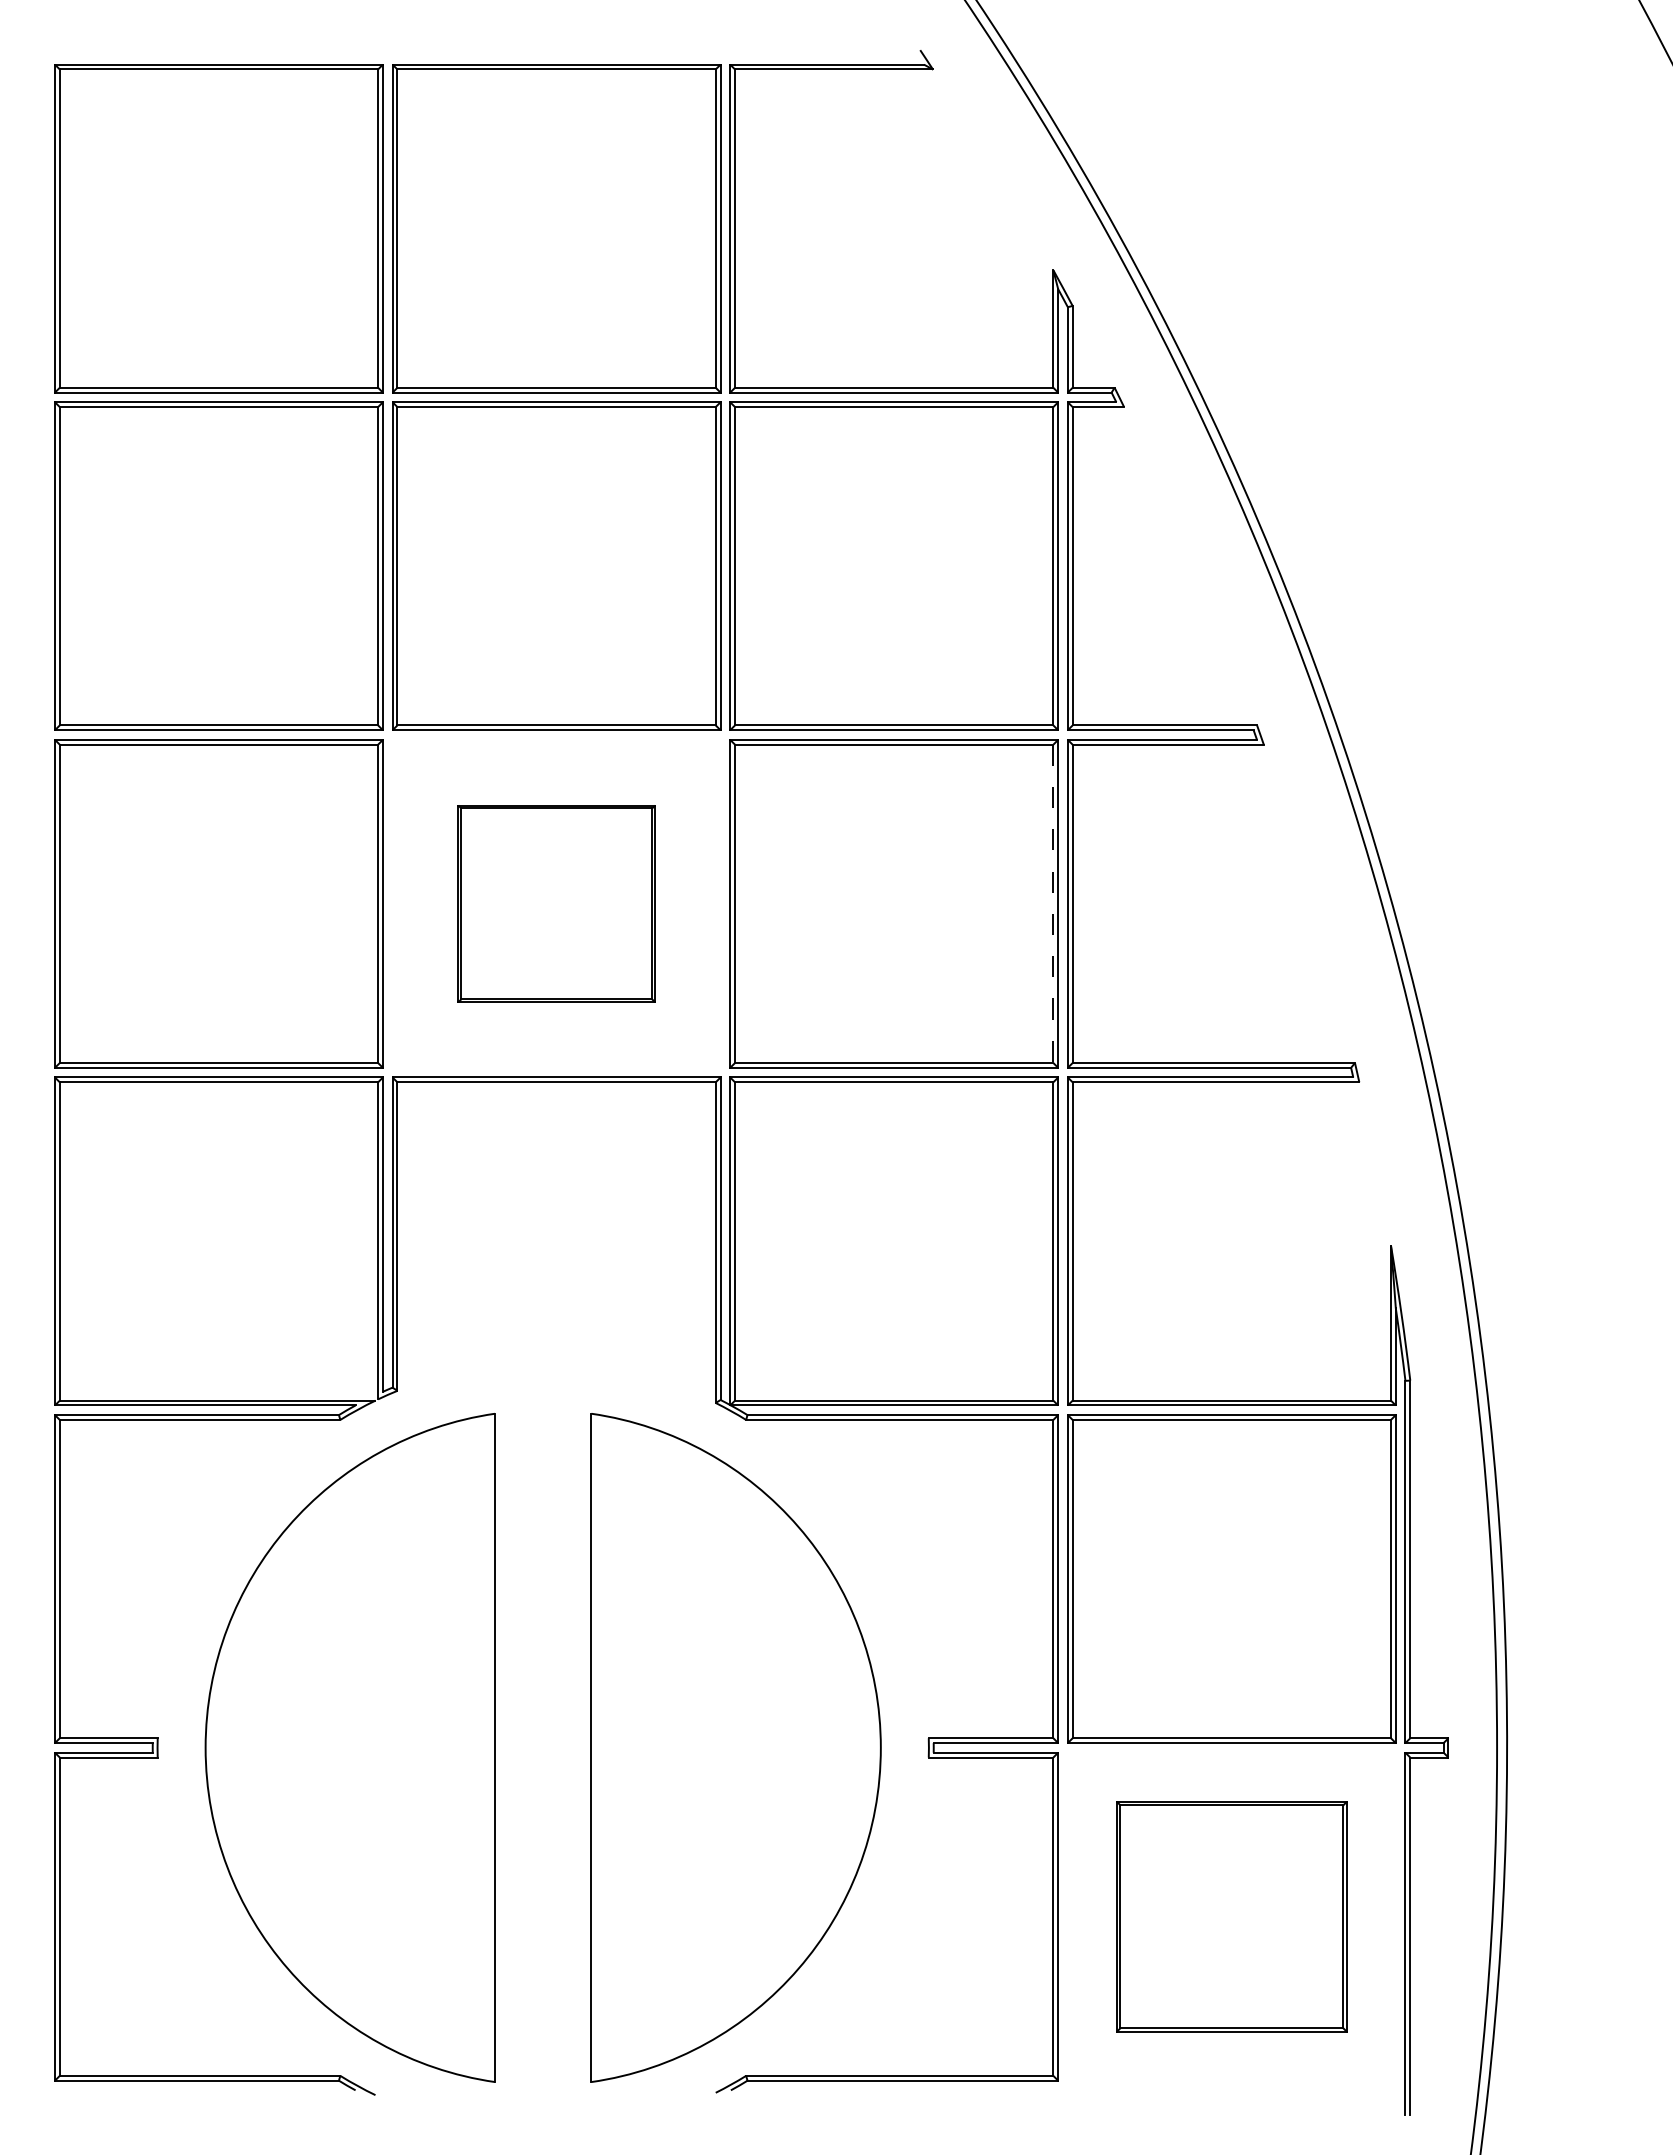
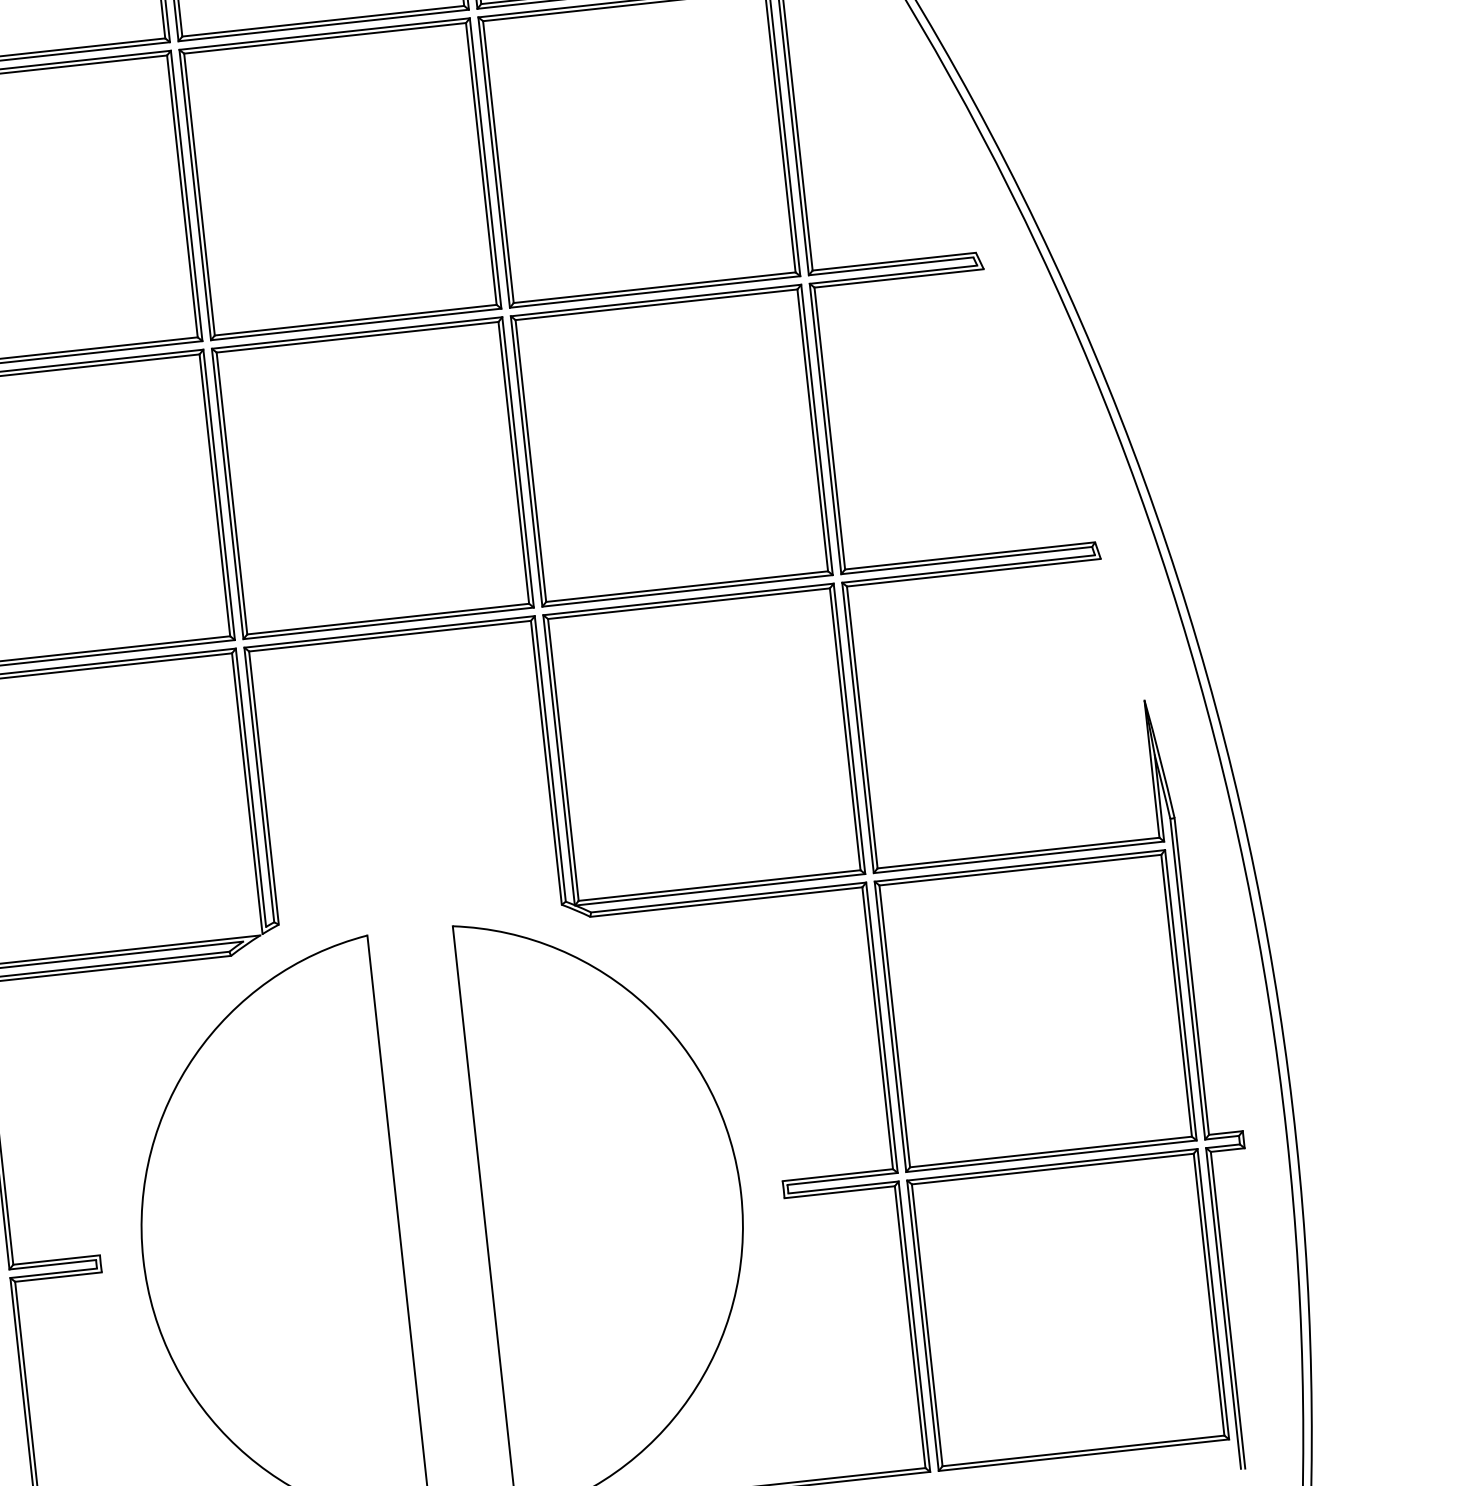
part: (556, 903) -> (372, 477), size x1.67
line: (1053, 904) -> (812, 430), dashed -> solid
part: (1231, 1916) -> (1067, 1309), size x1.43

